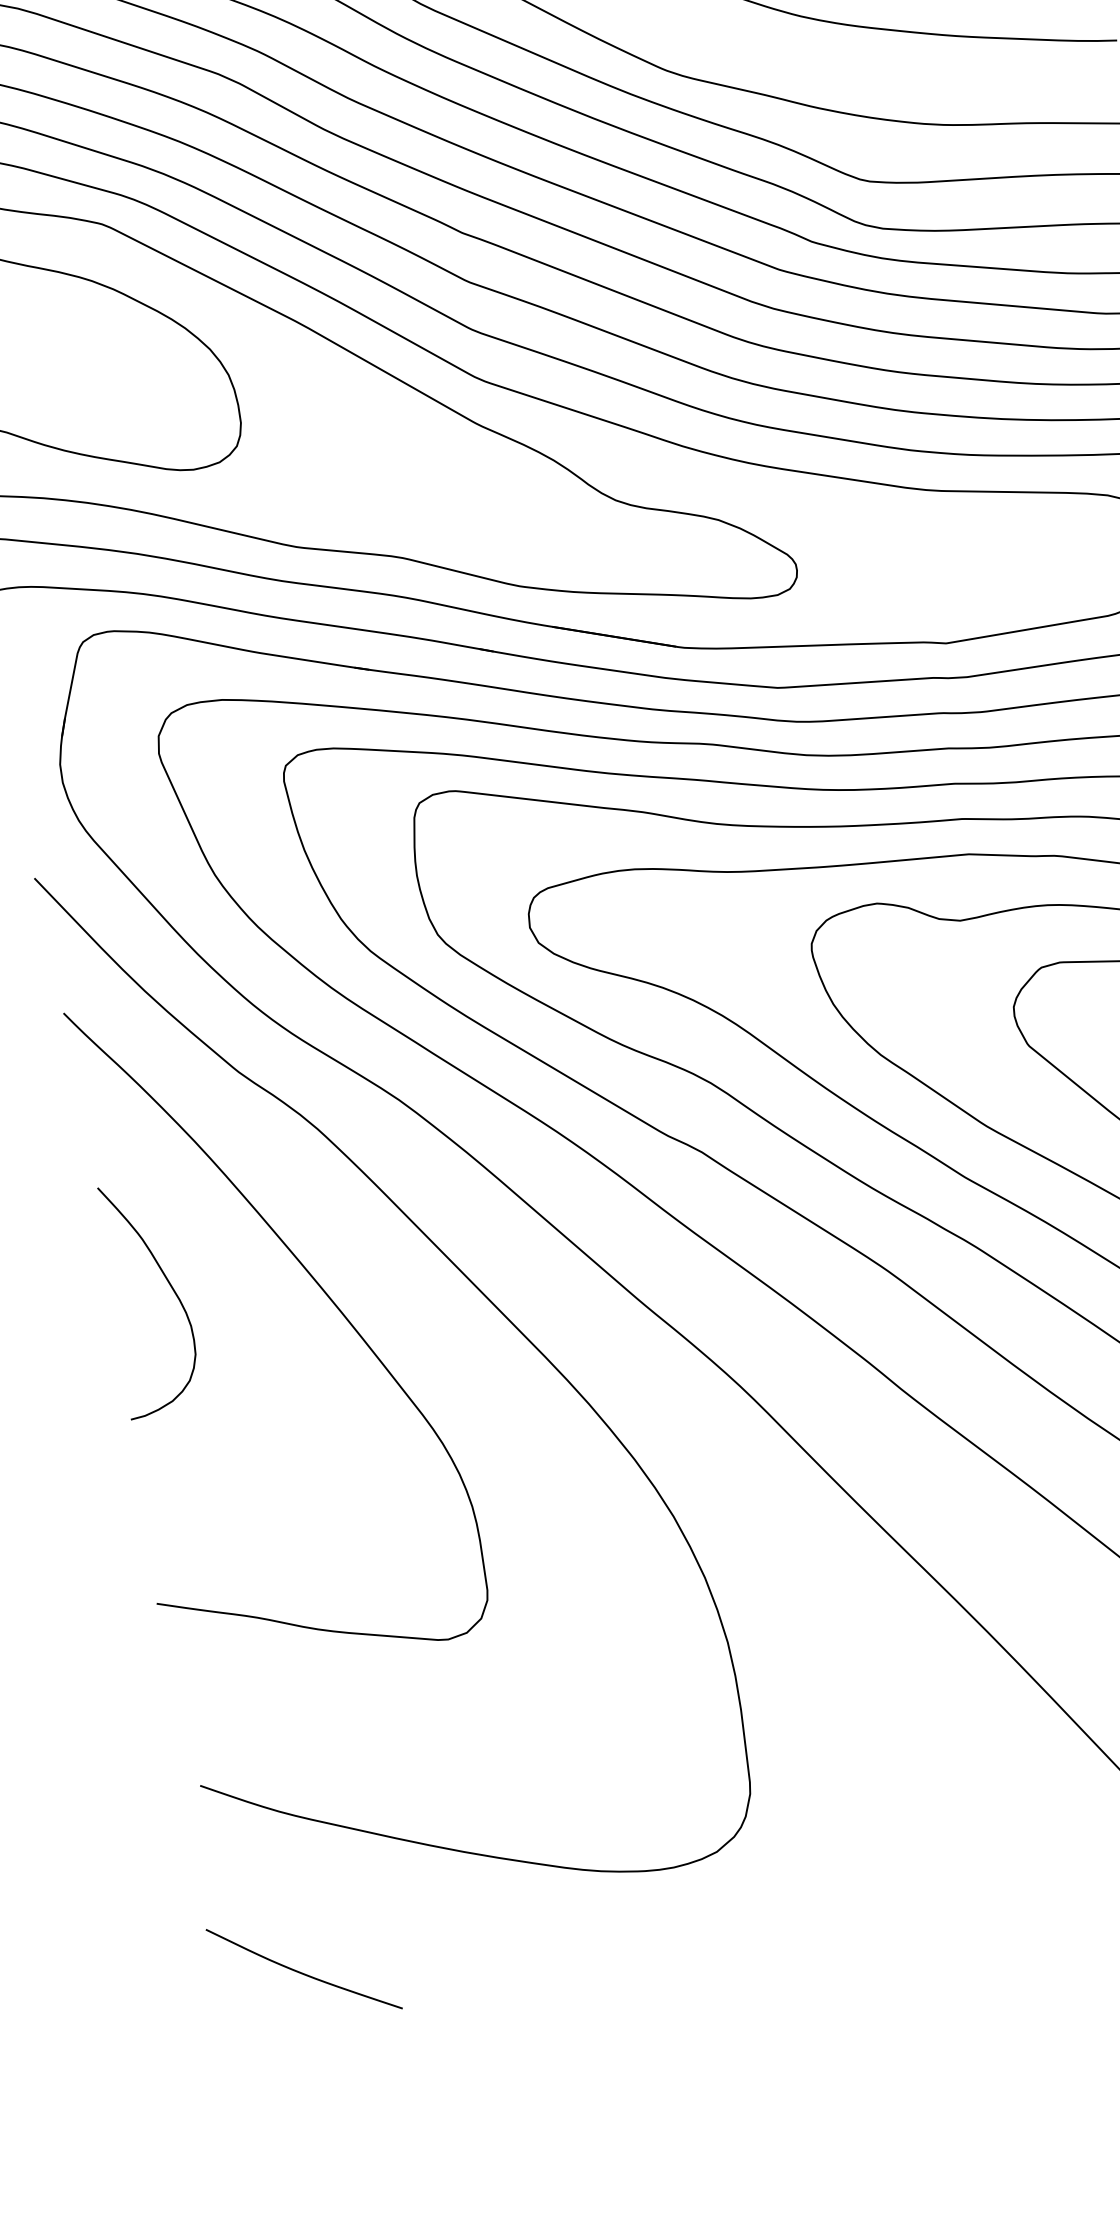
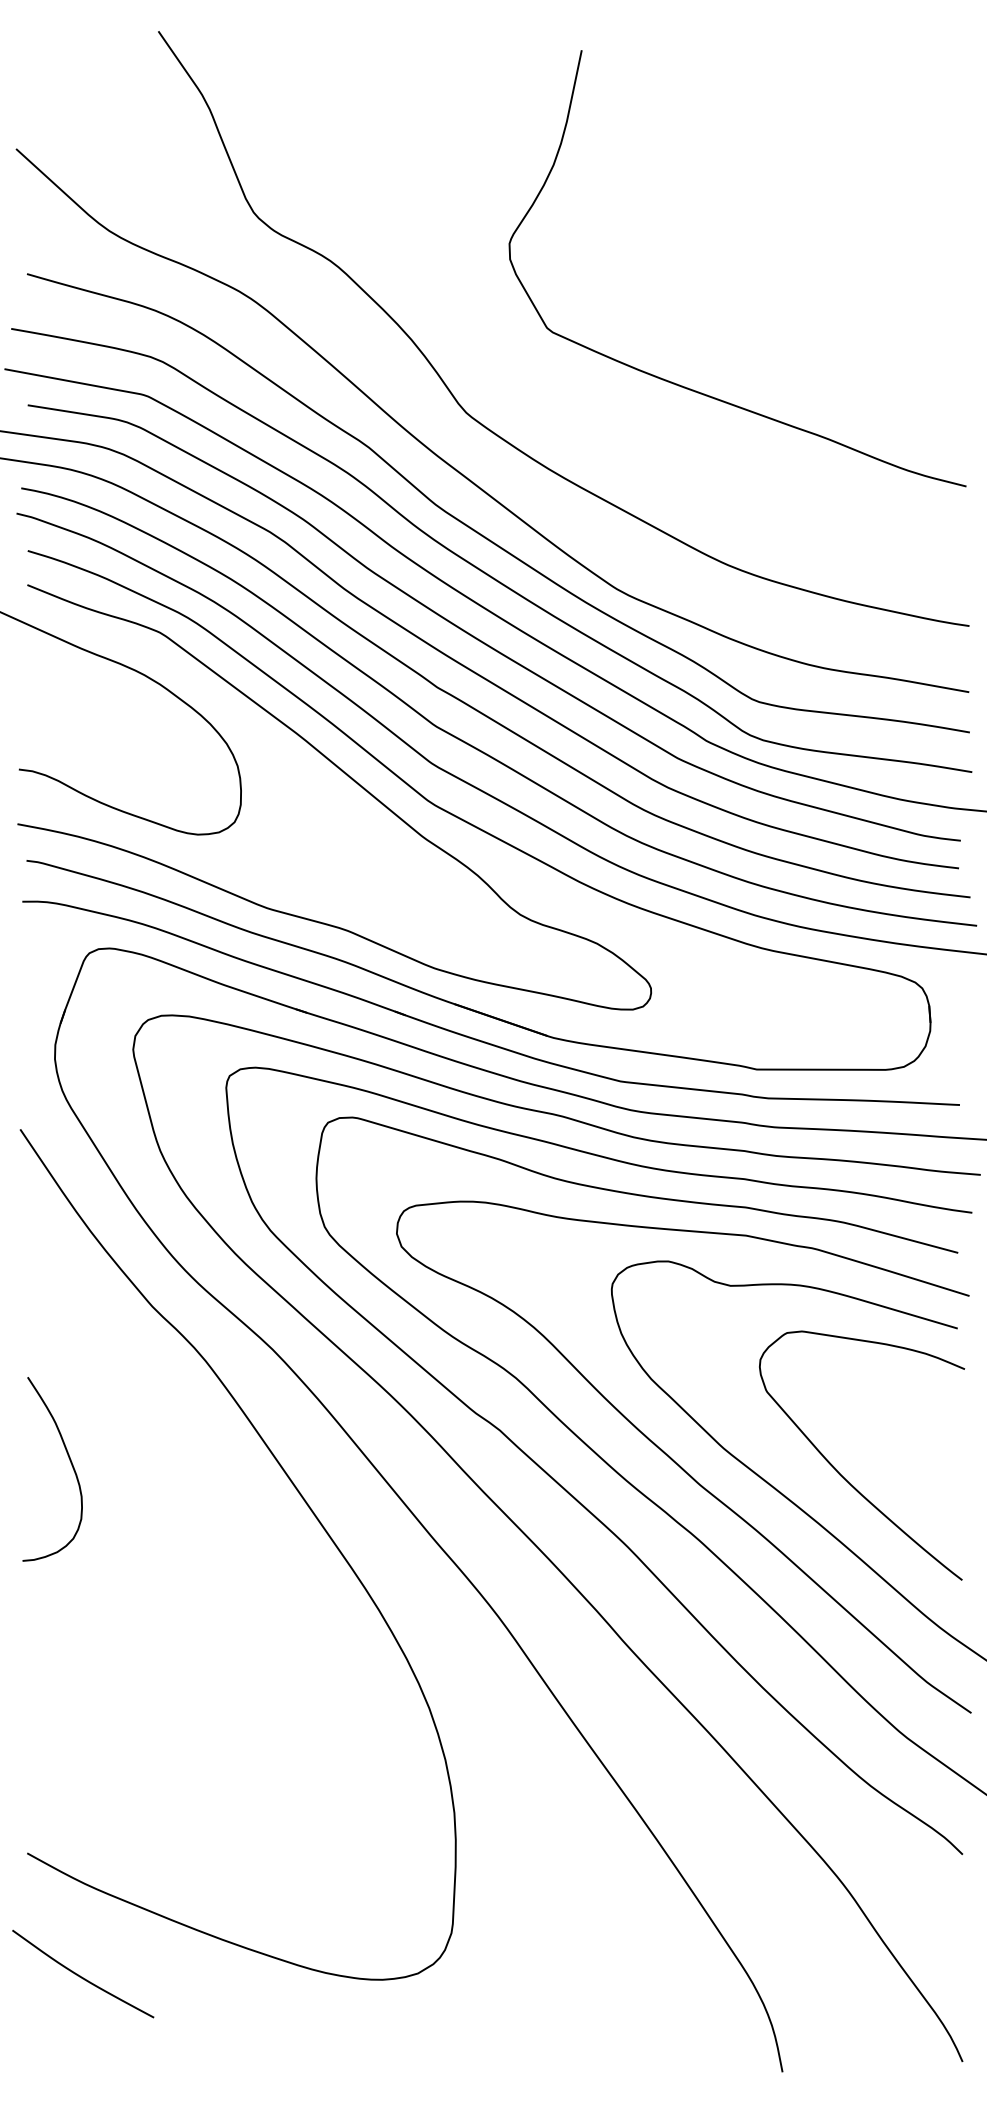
curve: (318, 1287) -> (185, 1483), removed
curve: (303, 1972) -> (82, 1976), moved

